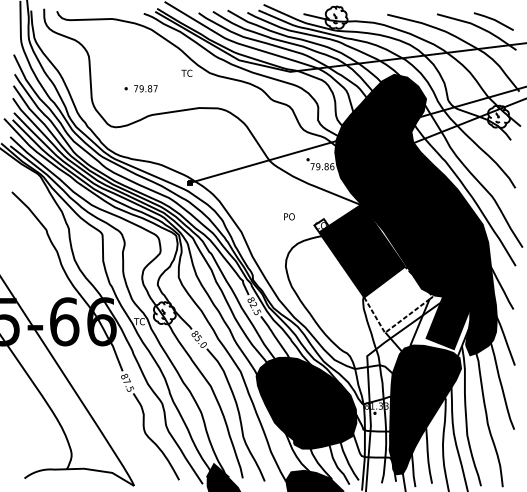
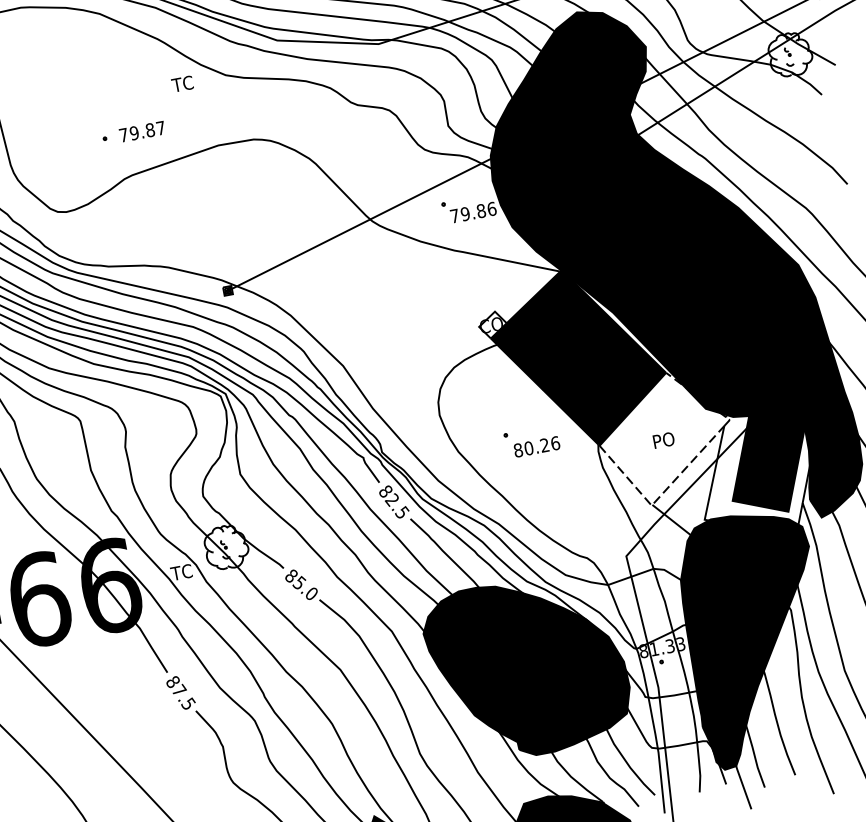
part: (140, 88) -> (132, 133), moved
text: (289, 216) -> (663, 439), moved
part: (330, 288) -> (532, 440), added

